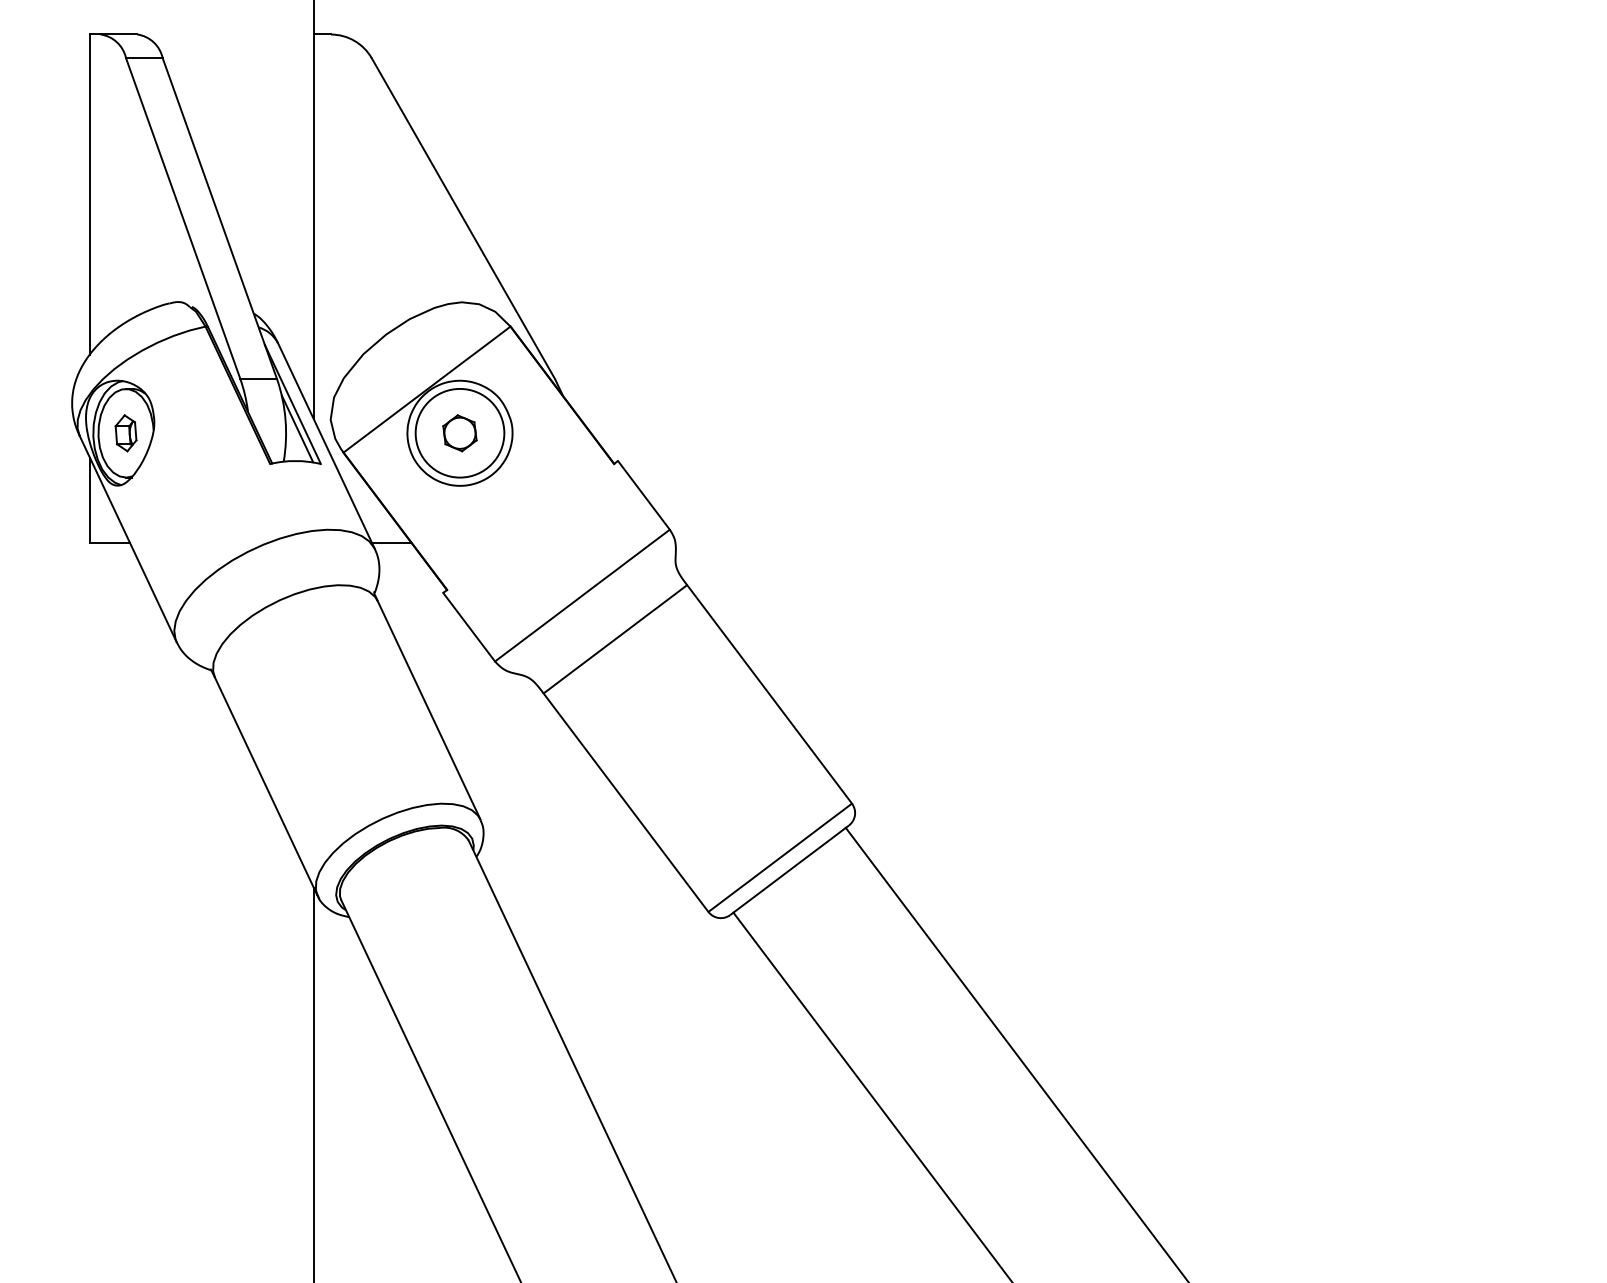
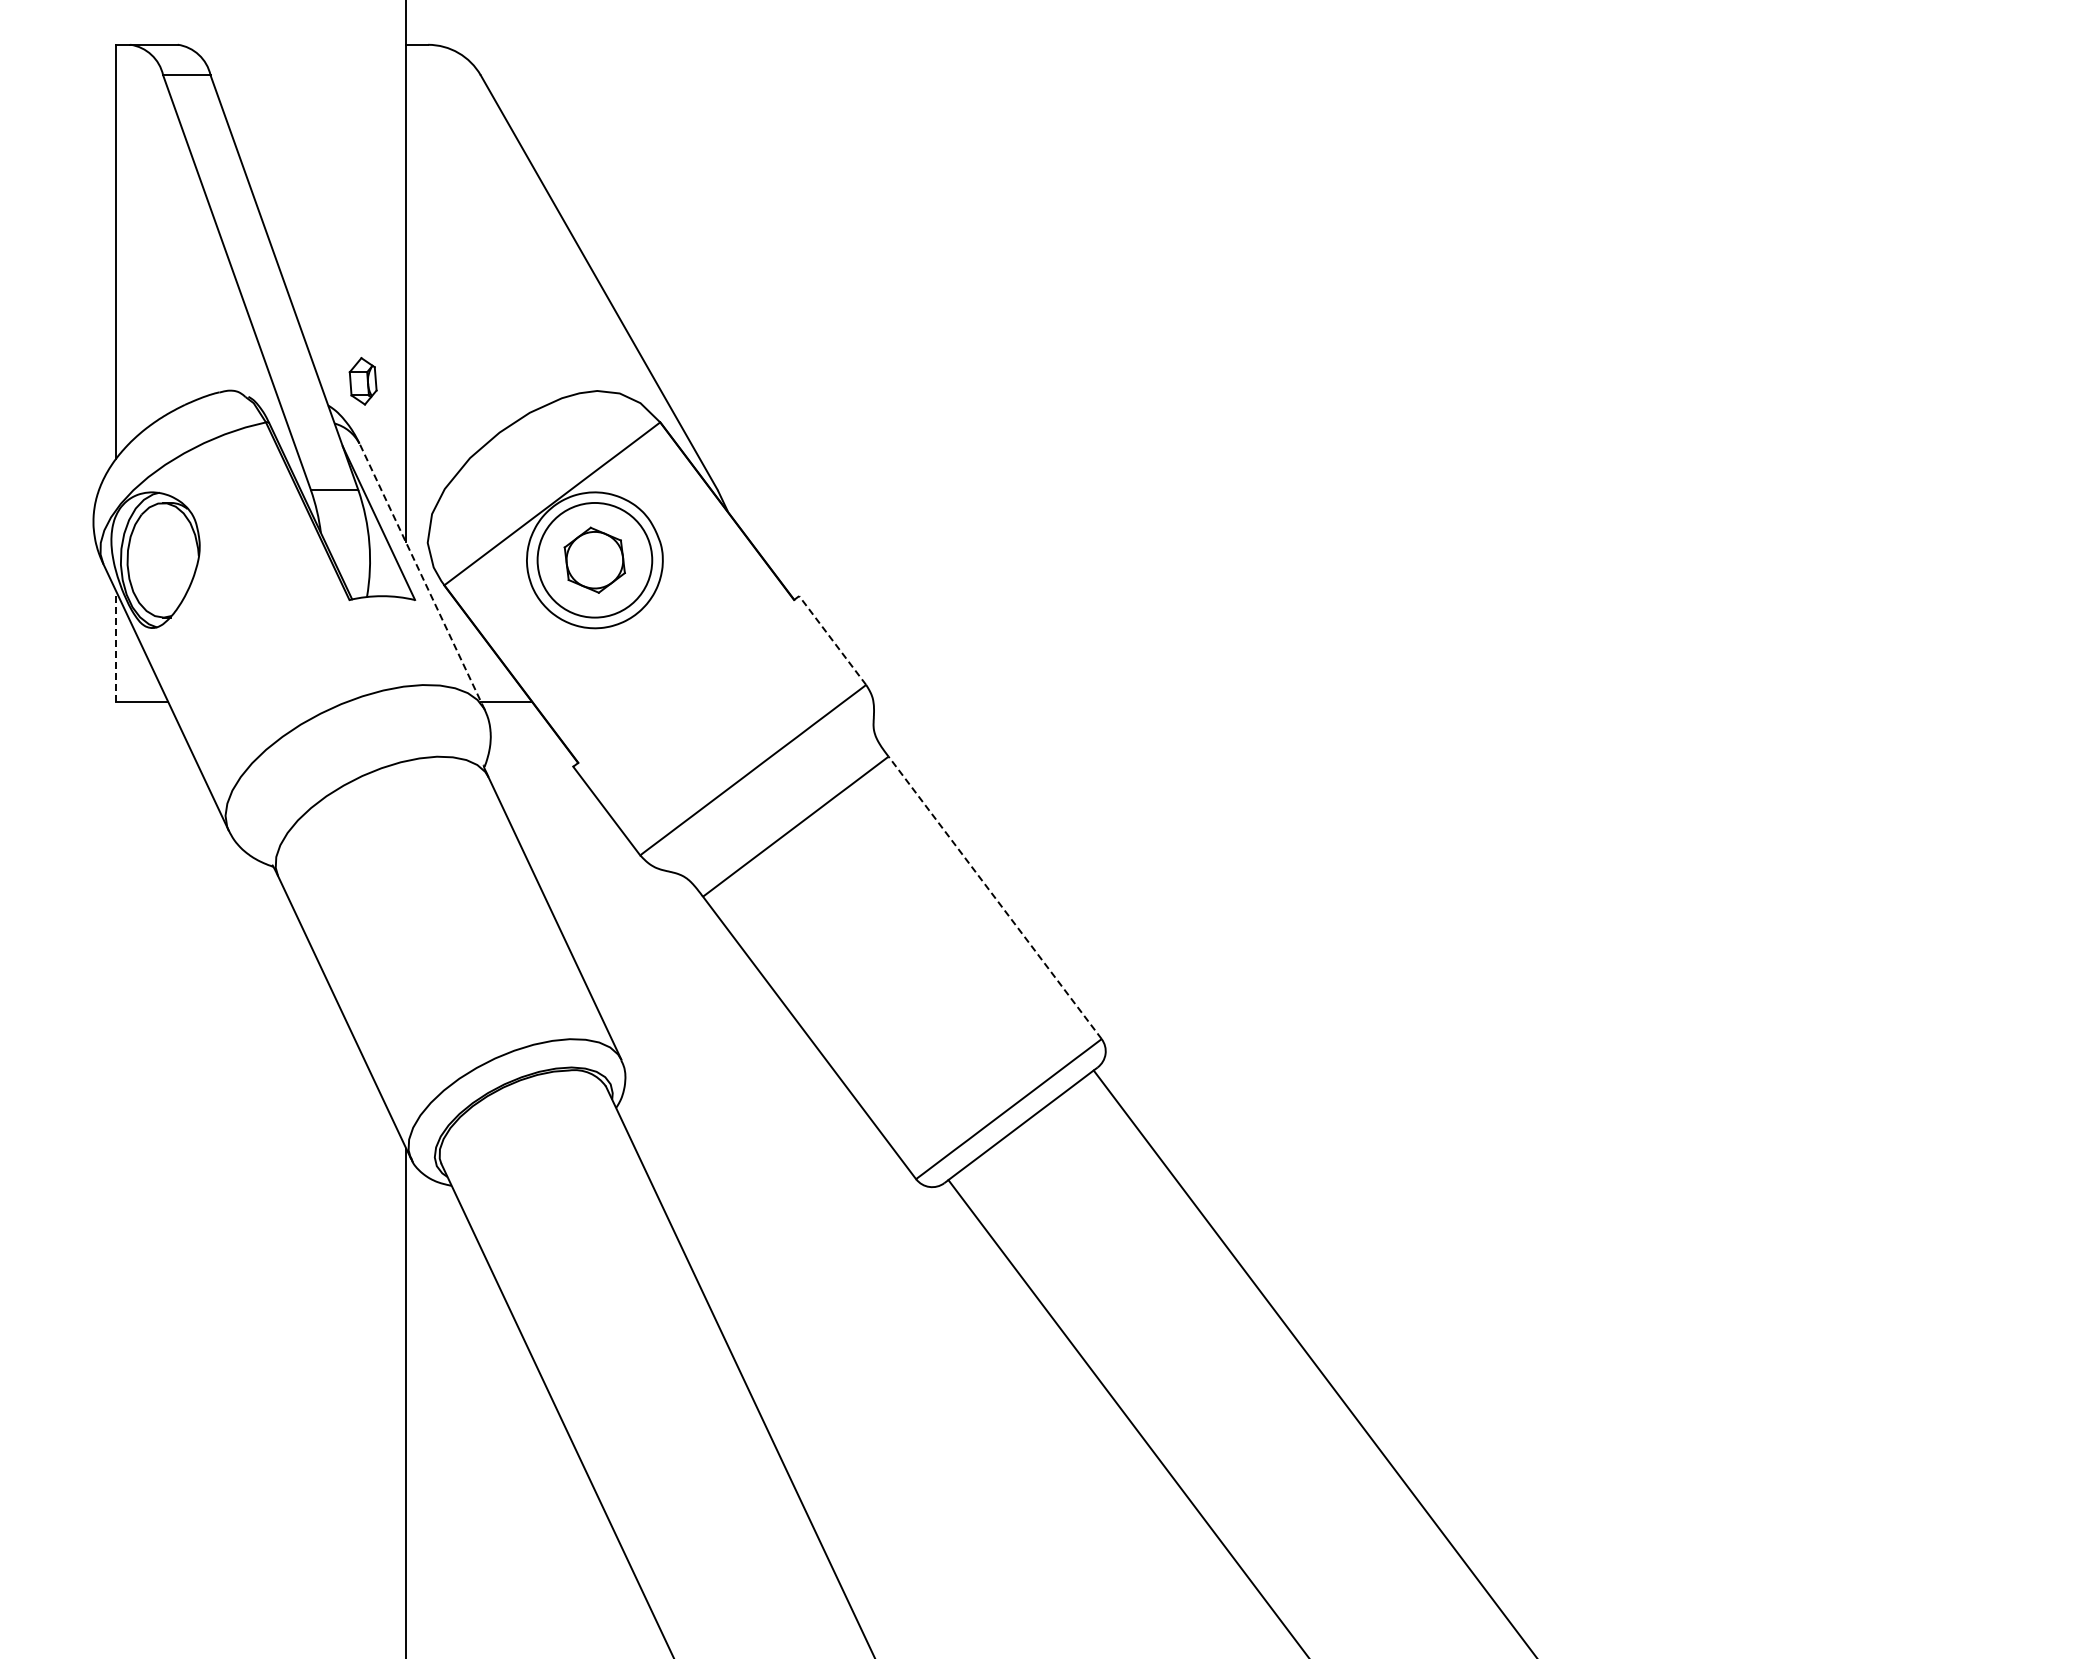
line: (297, 428) -> (384, 554), removed
part: (125, 433) -> (362, 381), moved
part: (459, 433) -> (594, 560), size x1.4
line: (326, 445) -> (422, 576), solid -> dashed
line: (643, 495) -> (832, 640), solid -> dashed
line: (89, 499) -> (116, 646), solid -> dashed
line: (769, 694) -> (995, 897), solid -> dashed

